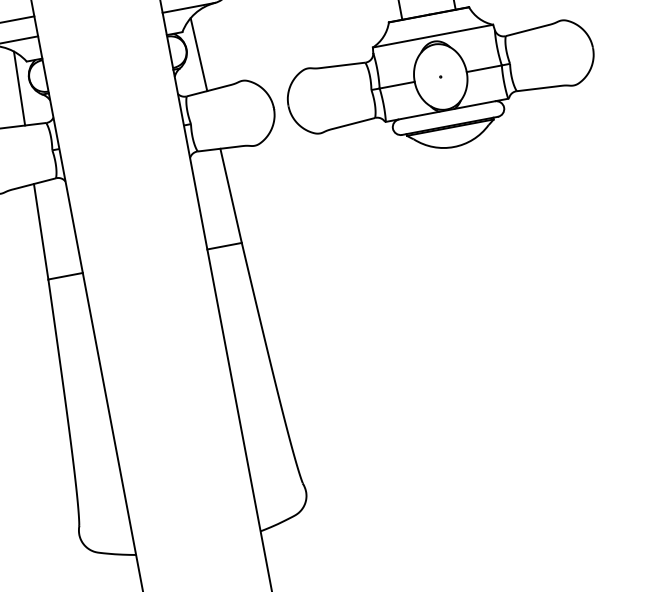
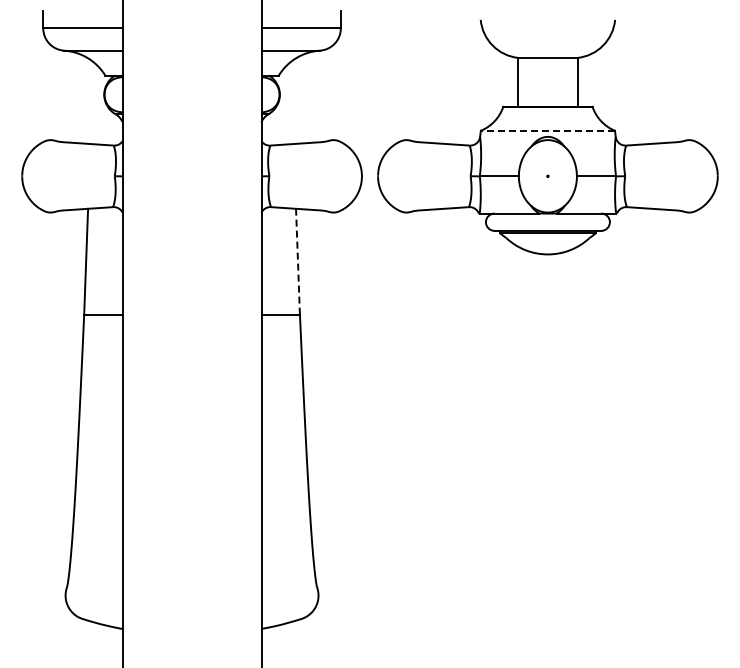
line: (432, 35) -> (547, 130), solid -> dashed
line: (198, 55) -> (291, 103), removed
line: (19, 89) -> (91, 103), removed
line: (230, 195) -> (297, 261), solid -> dashed

